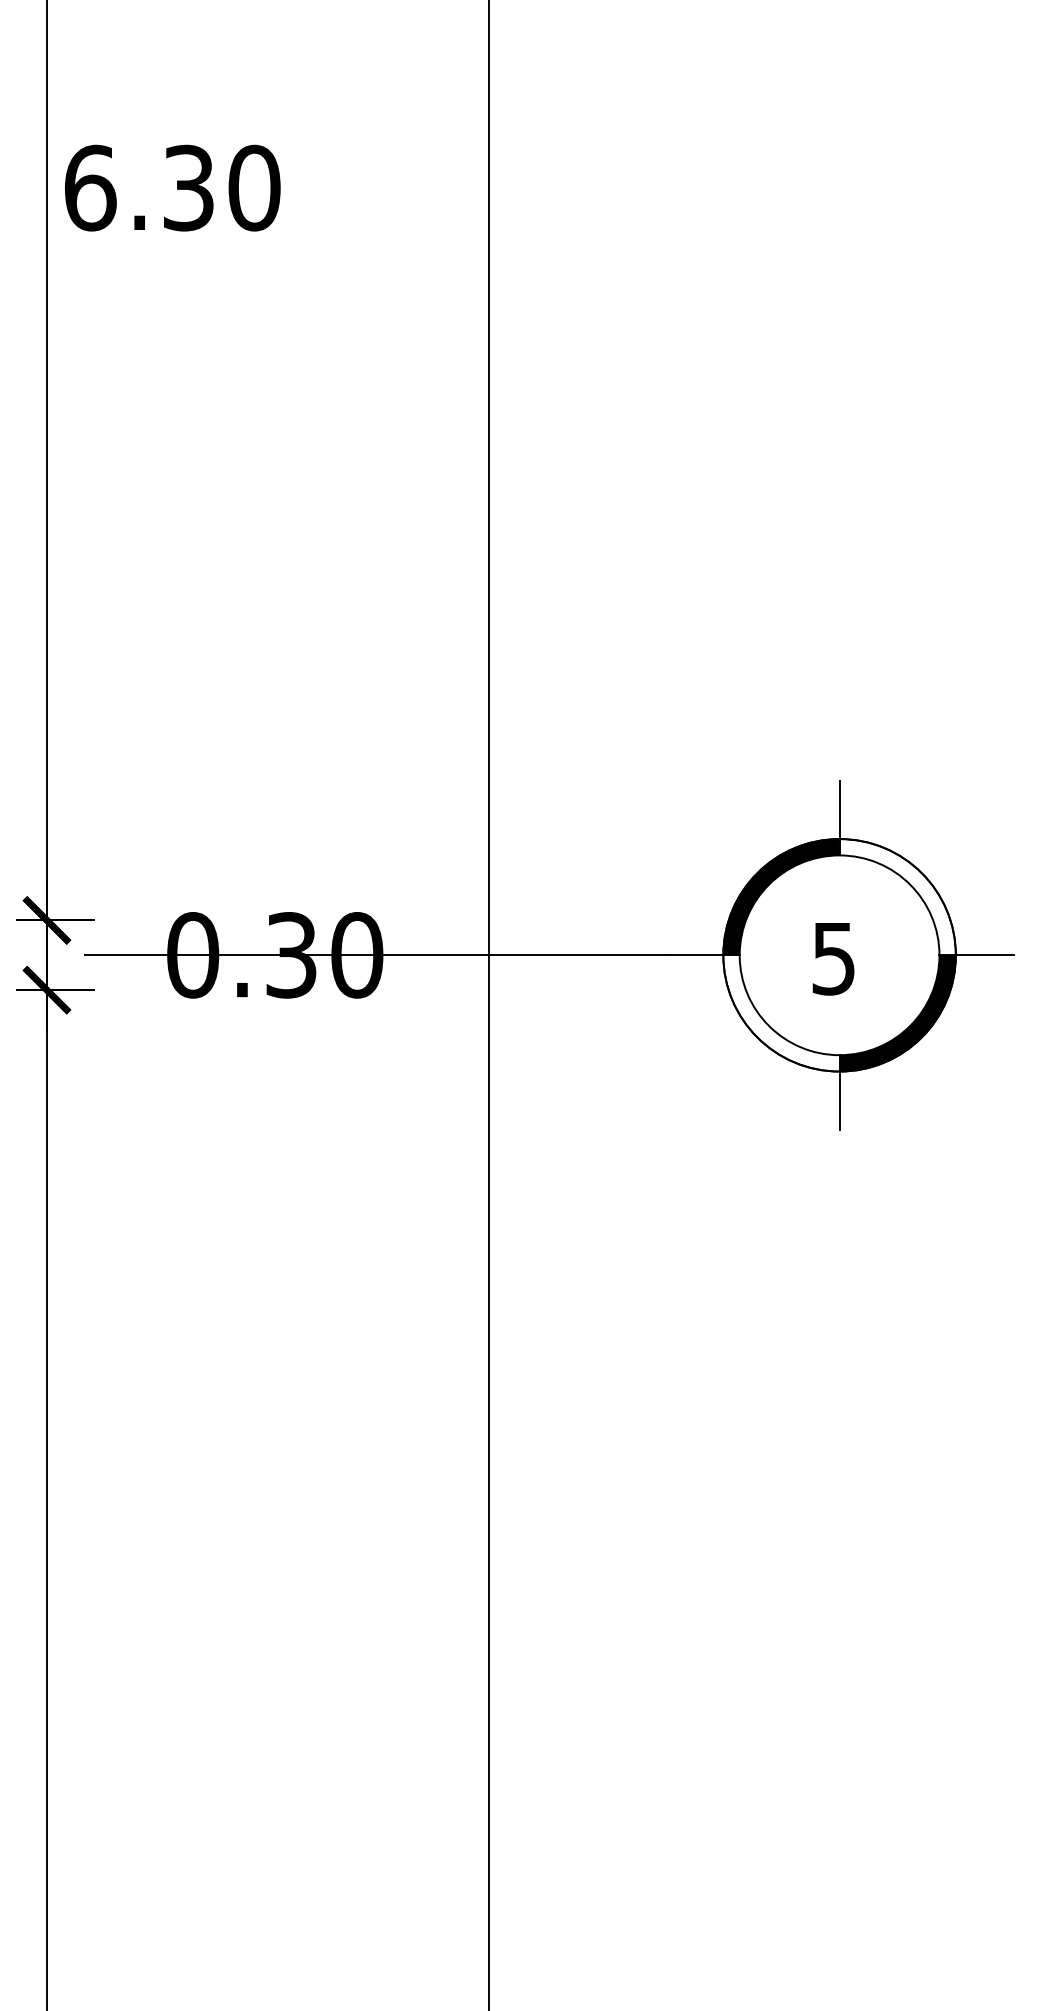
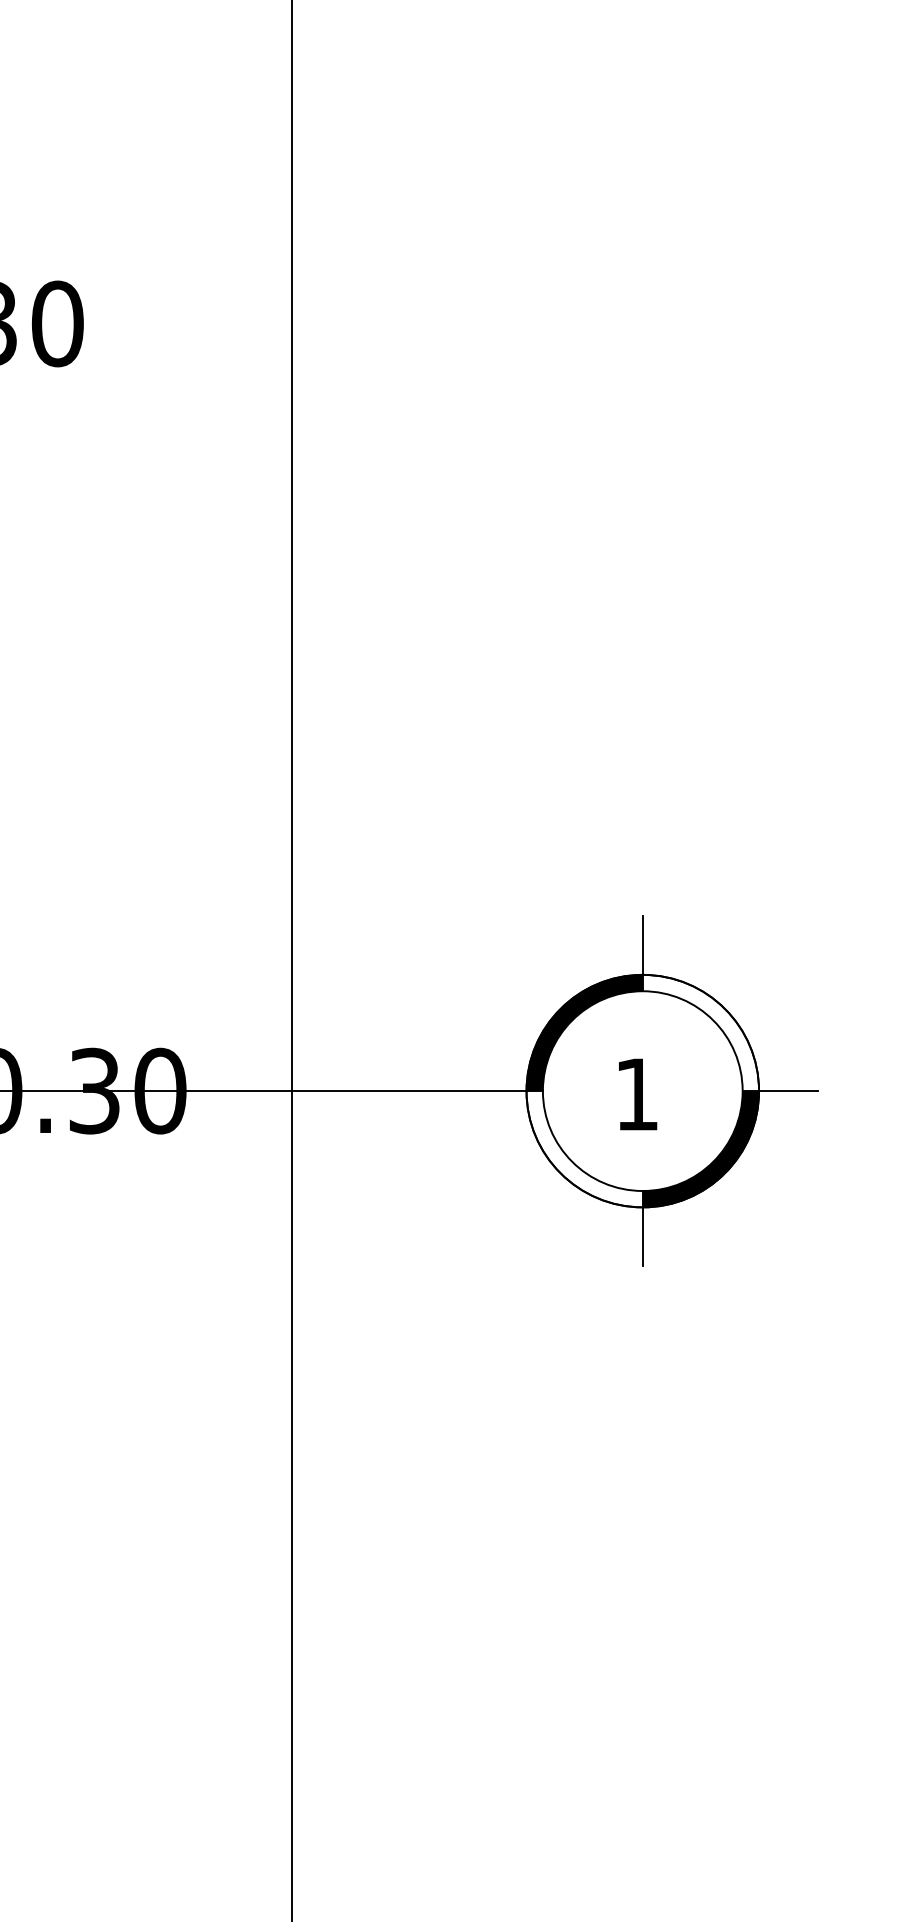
text: (833, 959) -> (636, 1095), 5 -> 1

